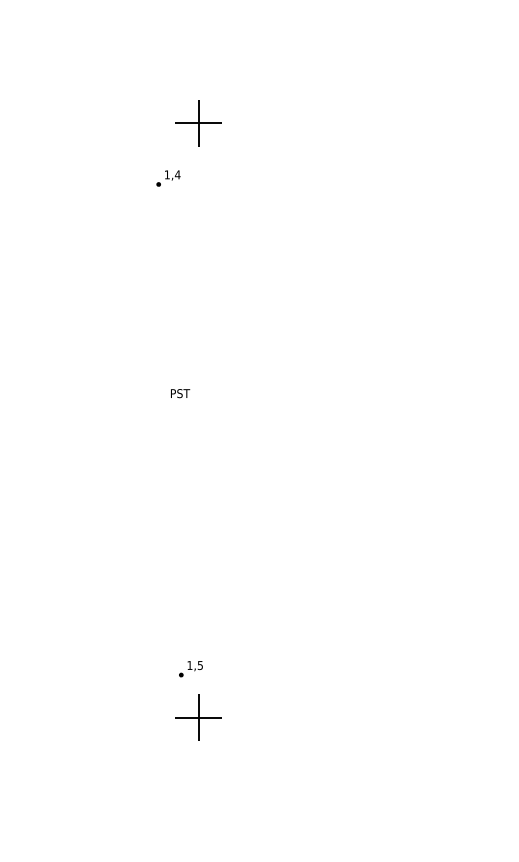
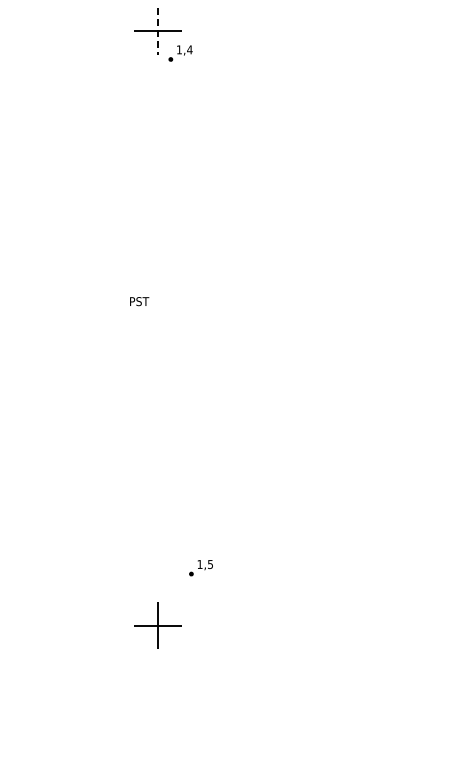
line: (198, 123) -> (157, 31), solid -> dashed
part: (168, 178) -> (180, 53), moved
part: (190, 669) -> (200, 568), moved

